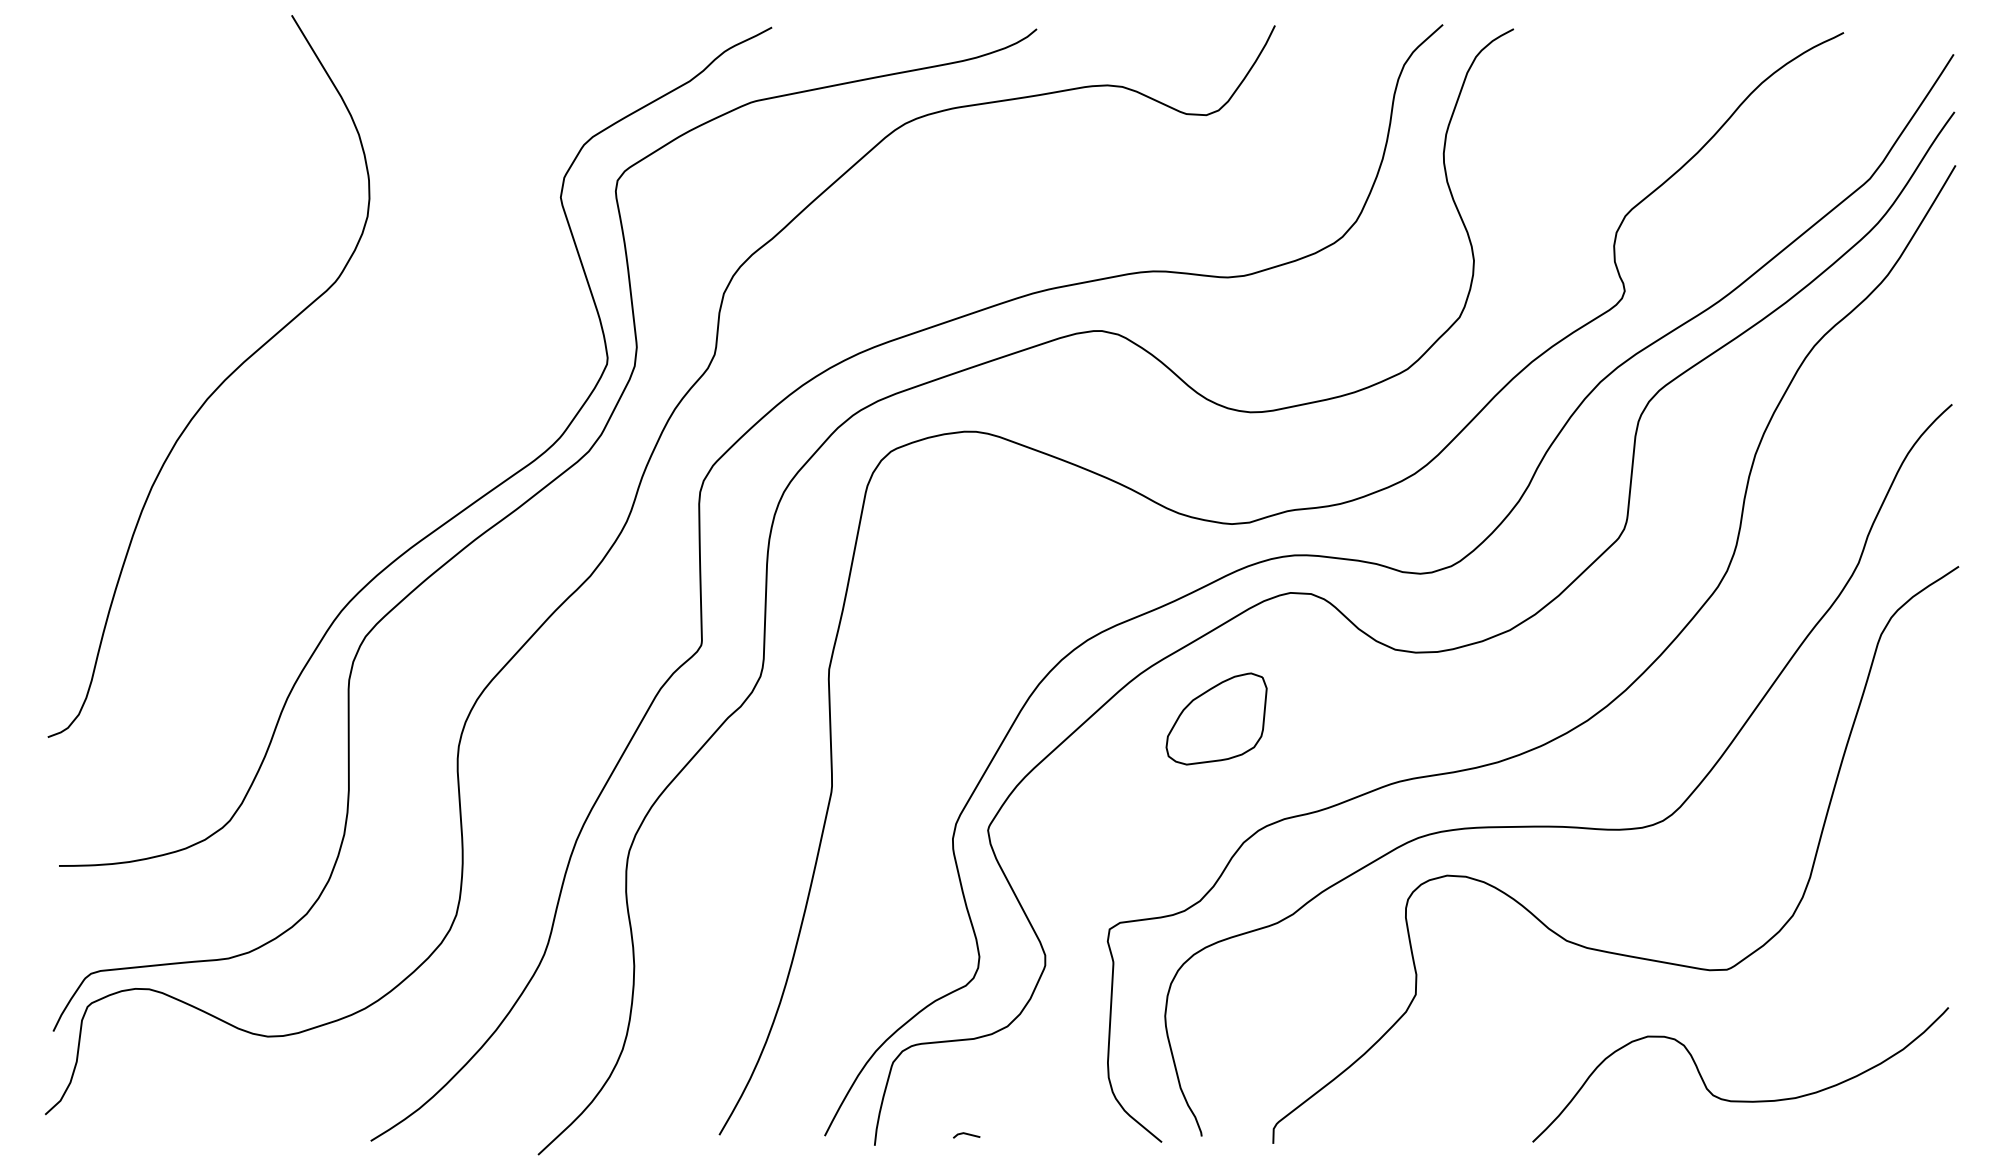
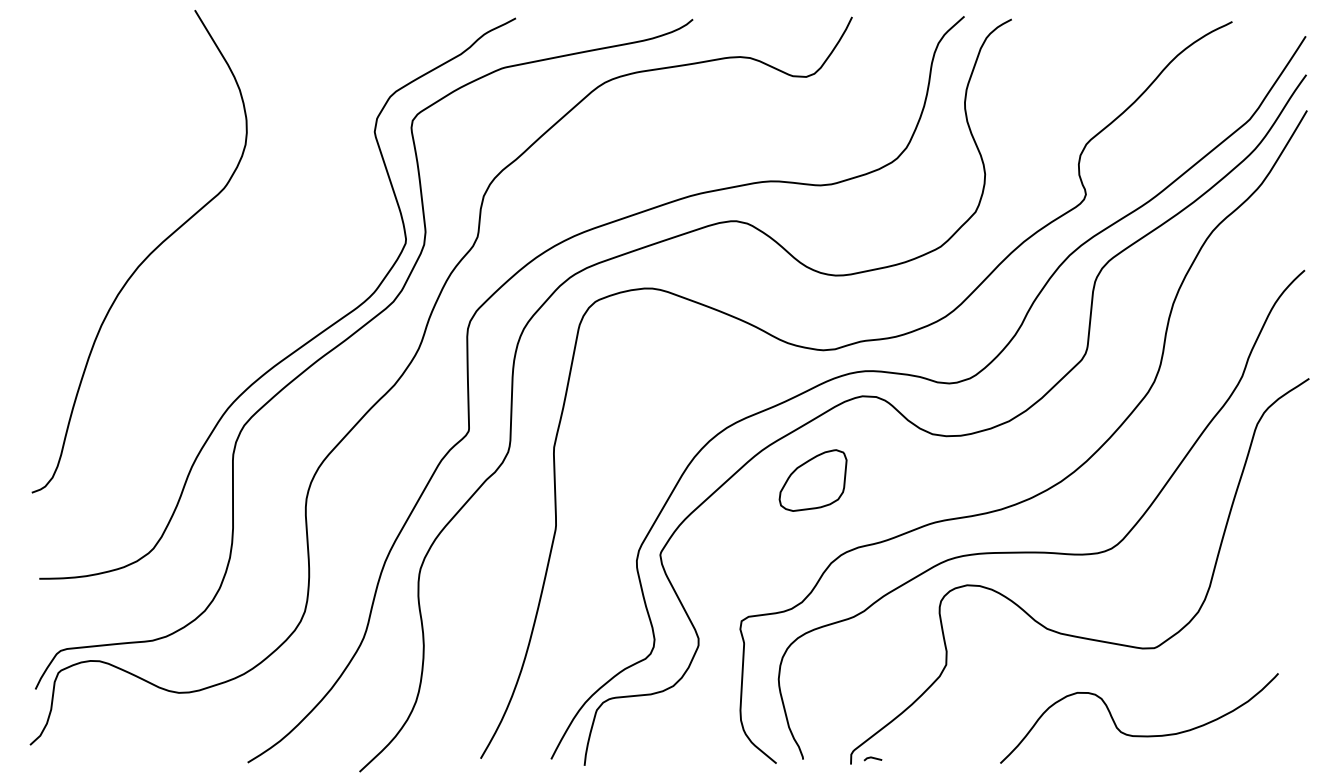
curve: (1740, 1100) -> (1139, 735), moved
line: (965, 1134) -> (872, 758), moved

